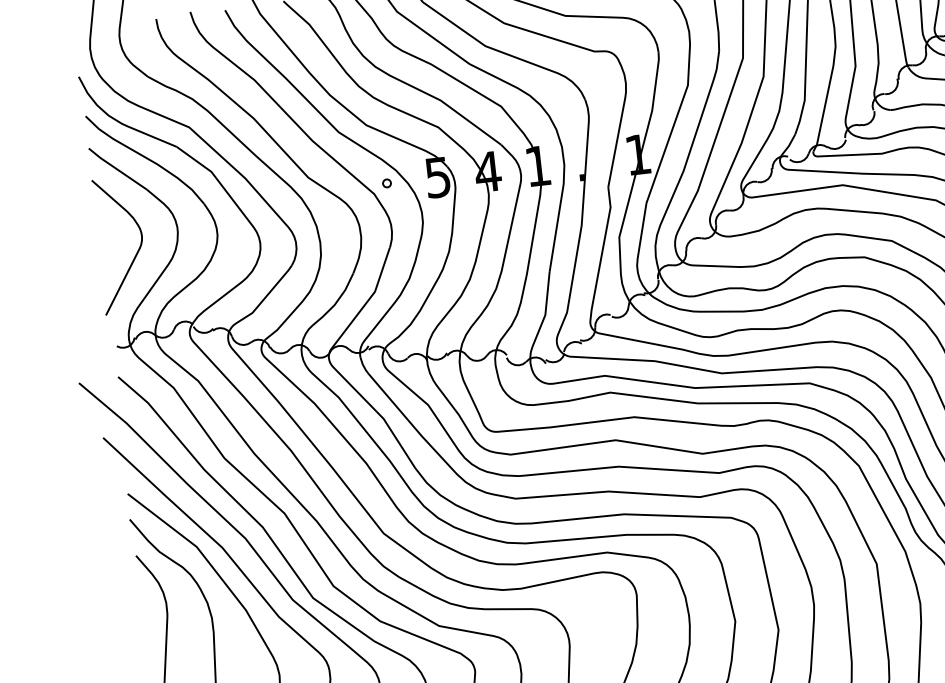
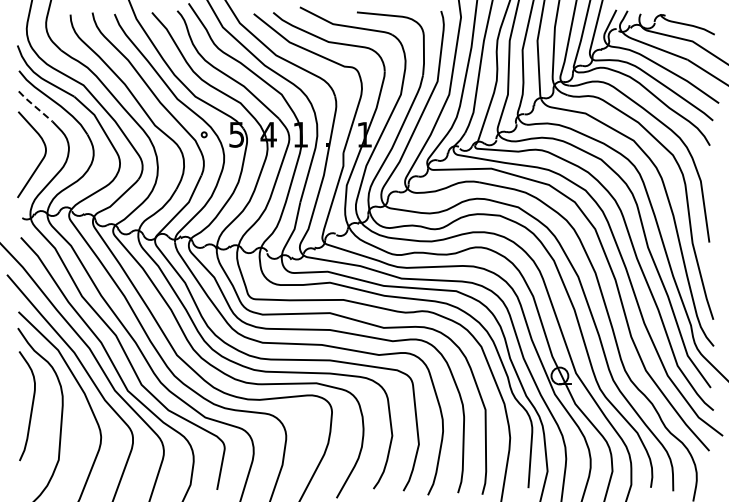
line: (117, 169) -> (35, 106), solid -> dashed

